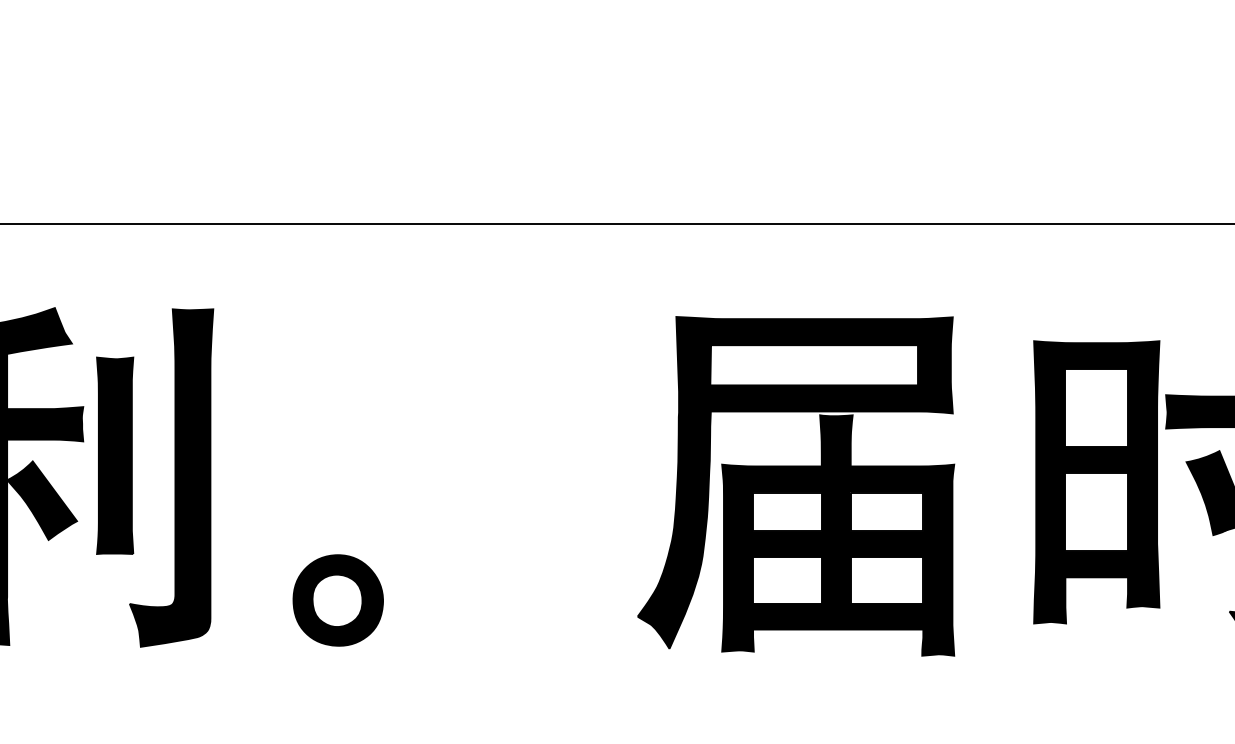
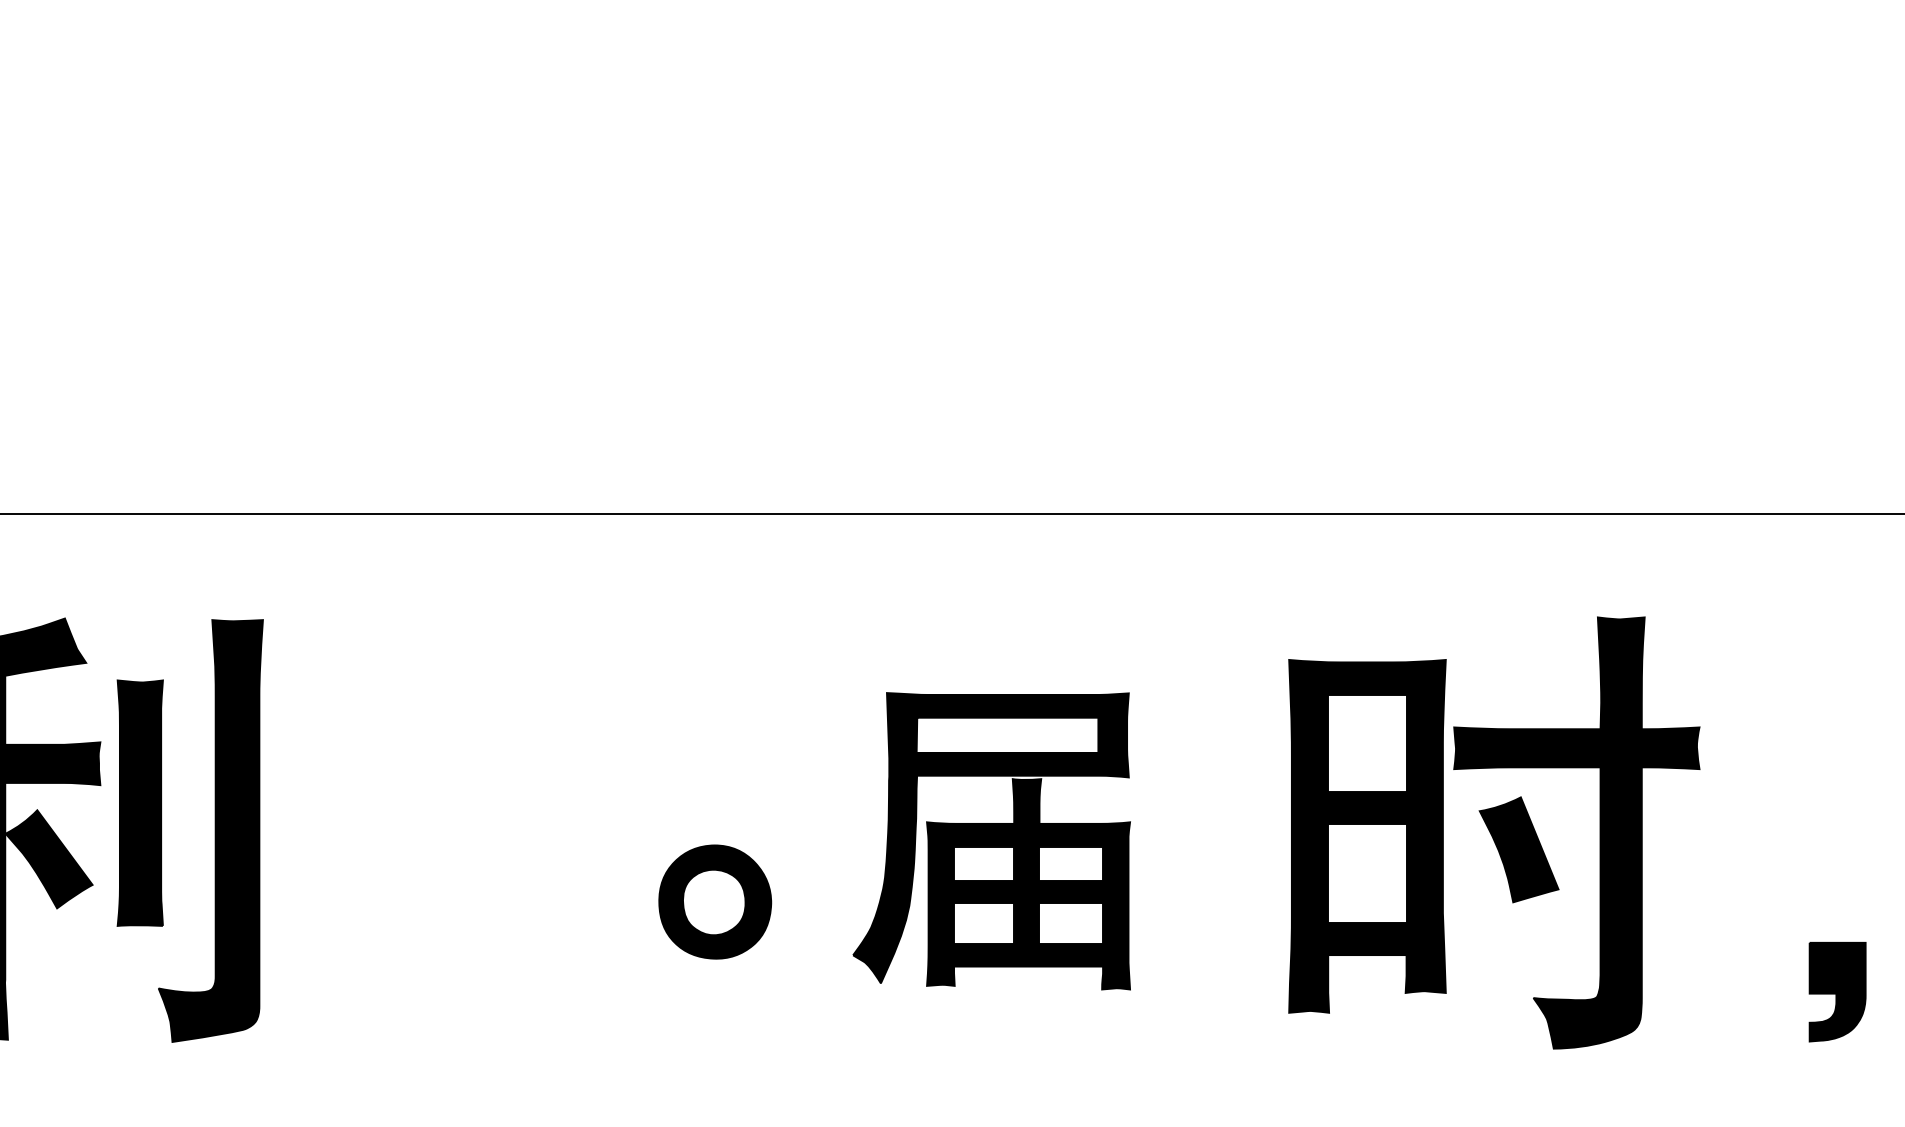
part: (796, 485) -> (991, 840), size x0.7
part: (338, 600) -> (715, 901), moved

